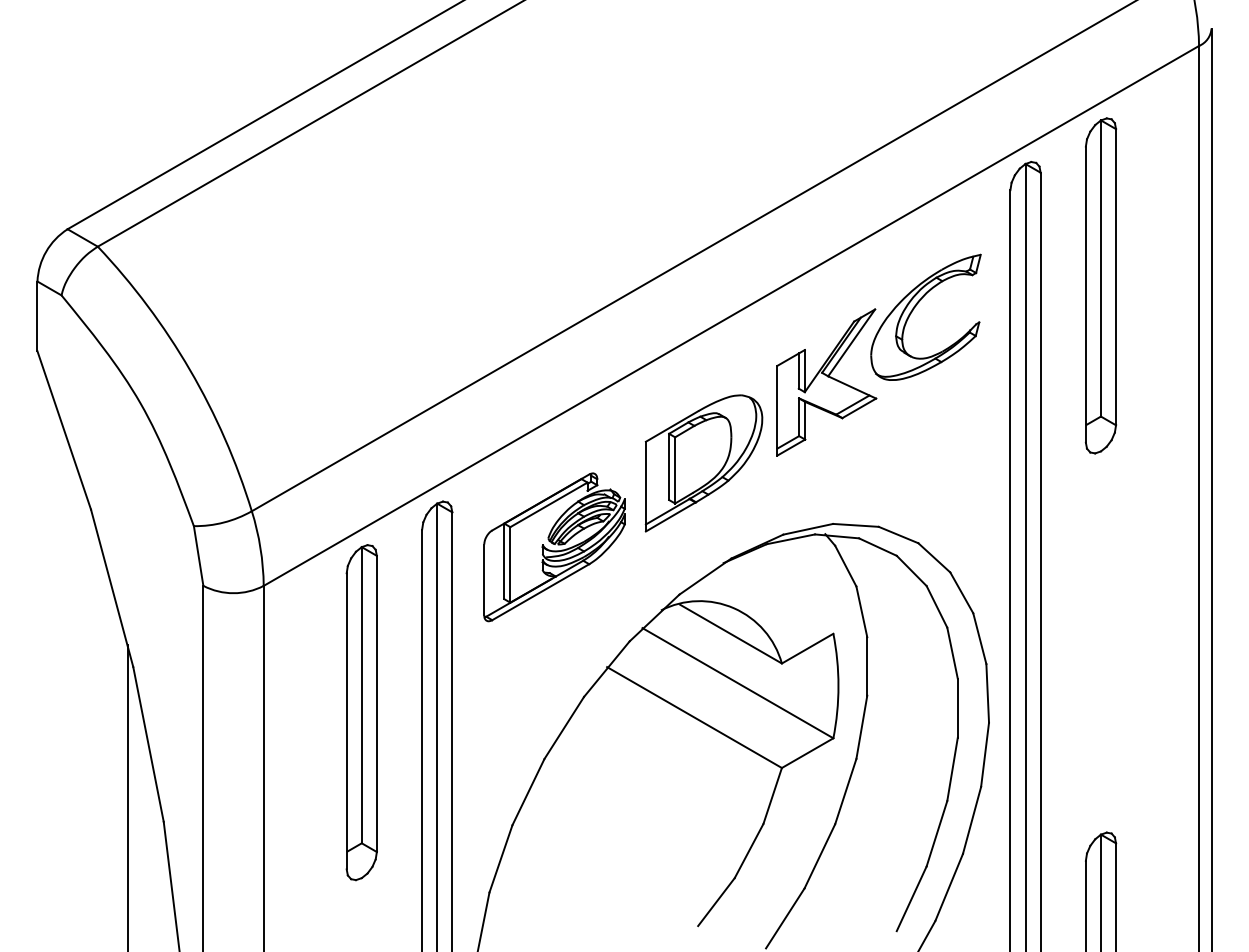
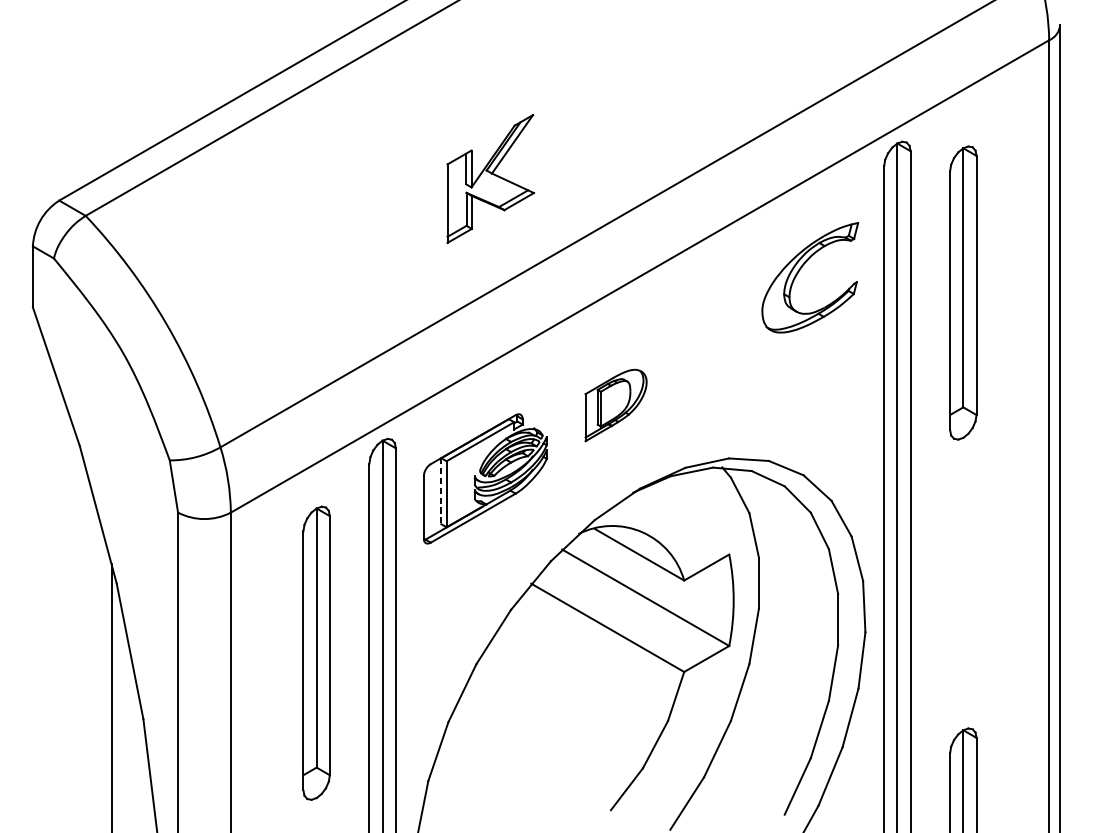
part: (1100, 285) -> (962, 292), moved
part: (826, 382) -> (490, 178), moved
part: (703, 463) -> (615, 405), size x0.6
line: (504, 561) -> (441, 491), solid -> dashed
part: (361, 712) -> (316, 653), moved

